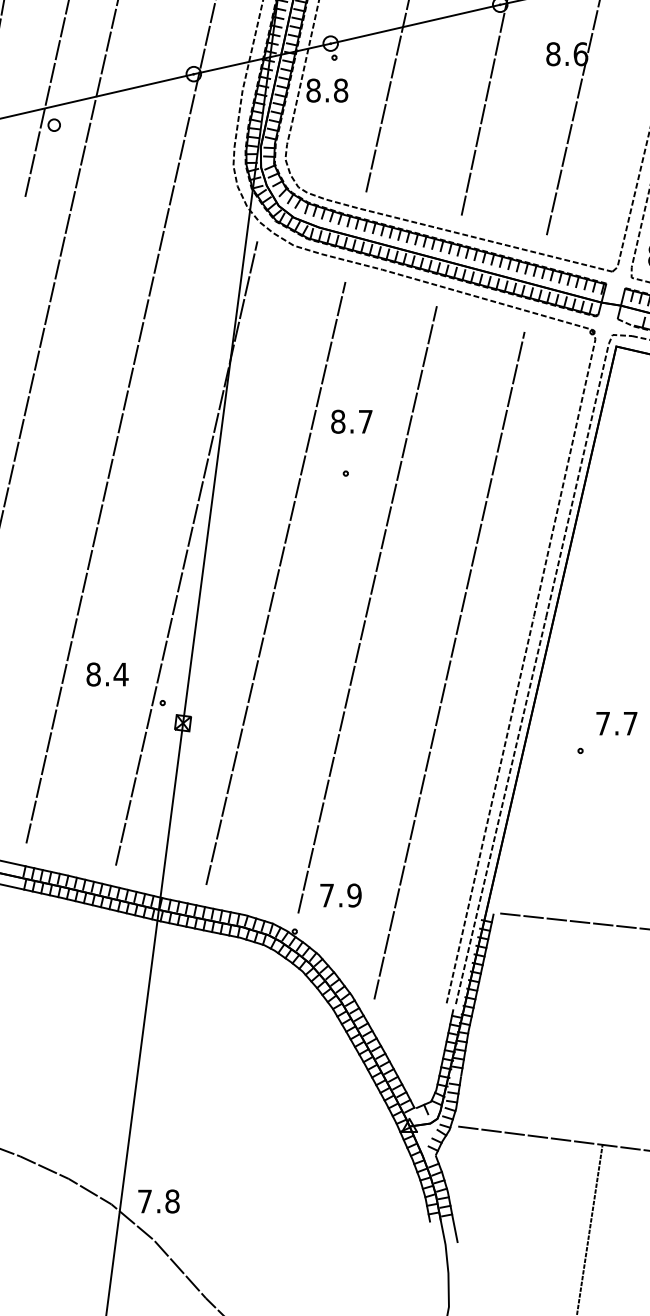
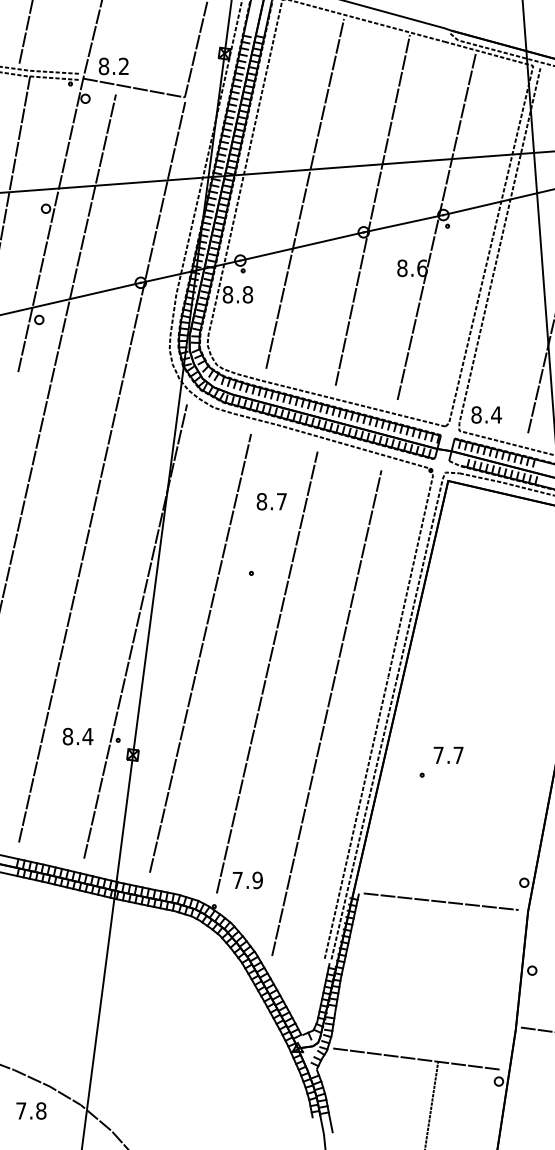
text: (351, 421) -> (271, 501), moved
text: (106, 674) -> (77, 736), moved
text: (159, 1200) -> (31, 1110), moved

